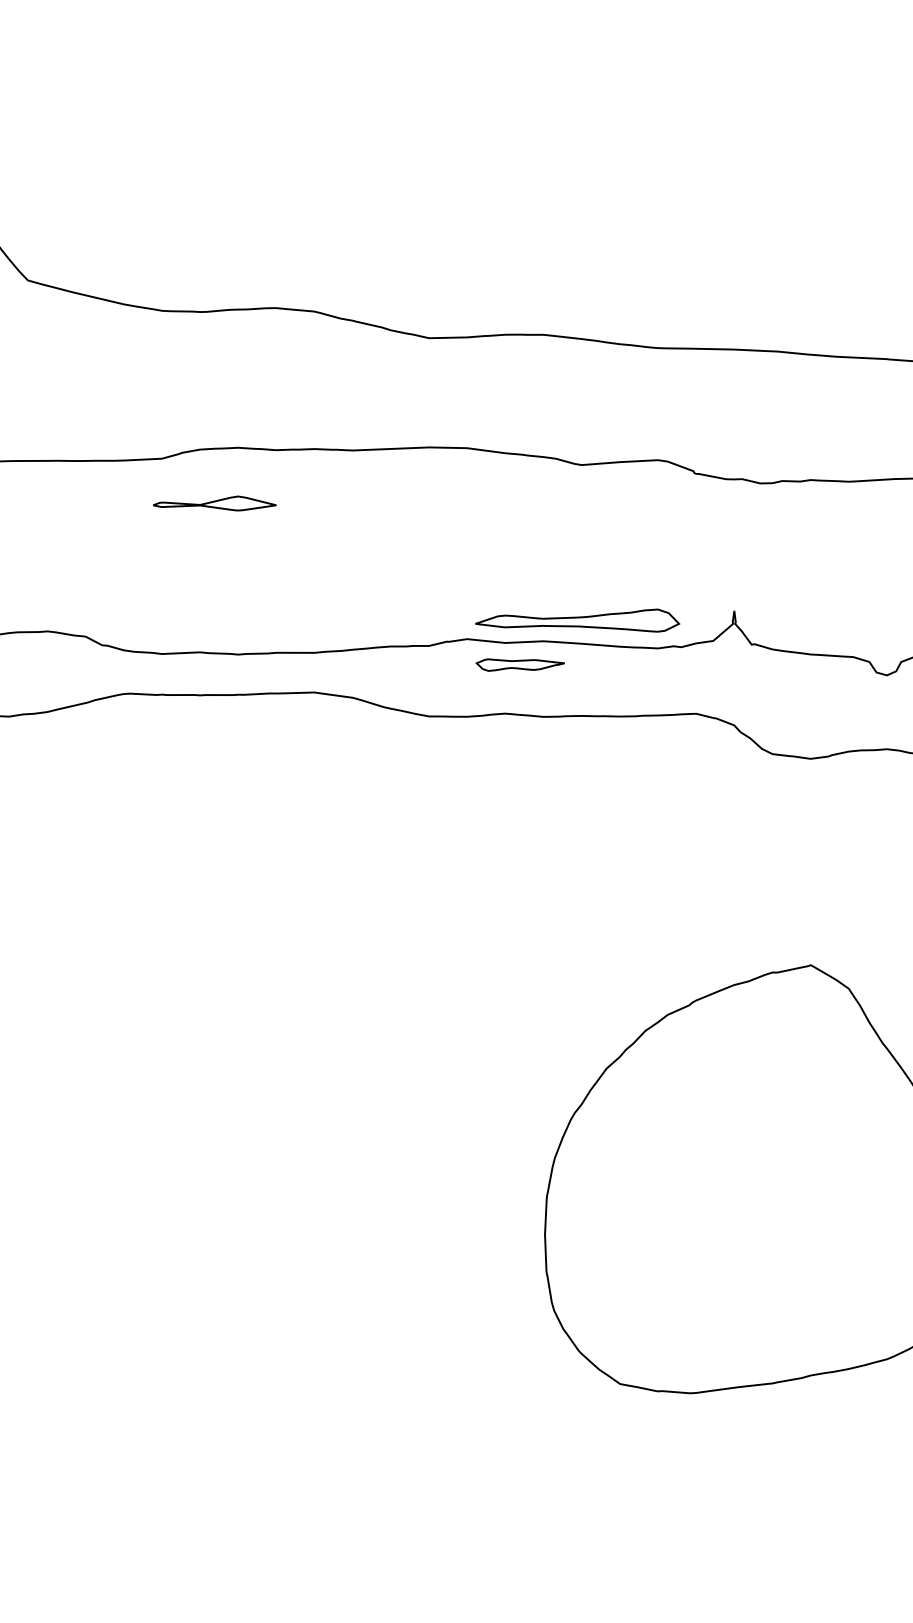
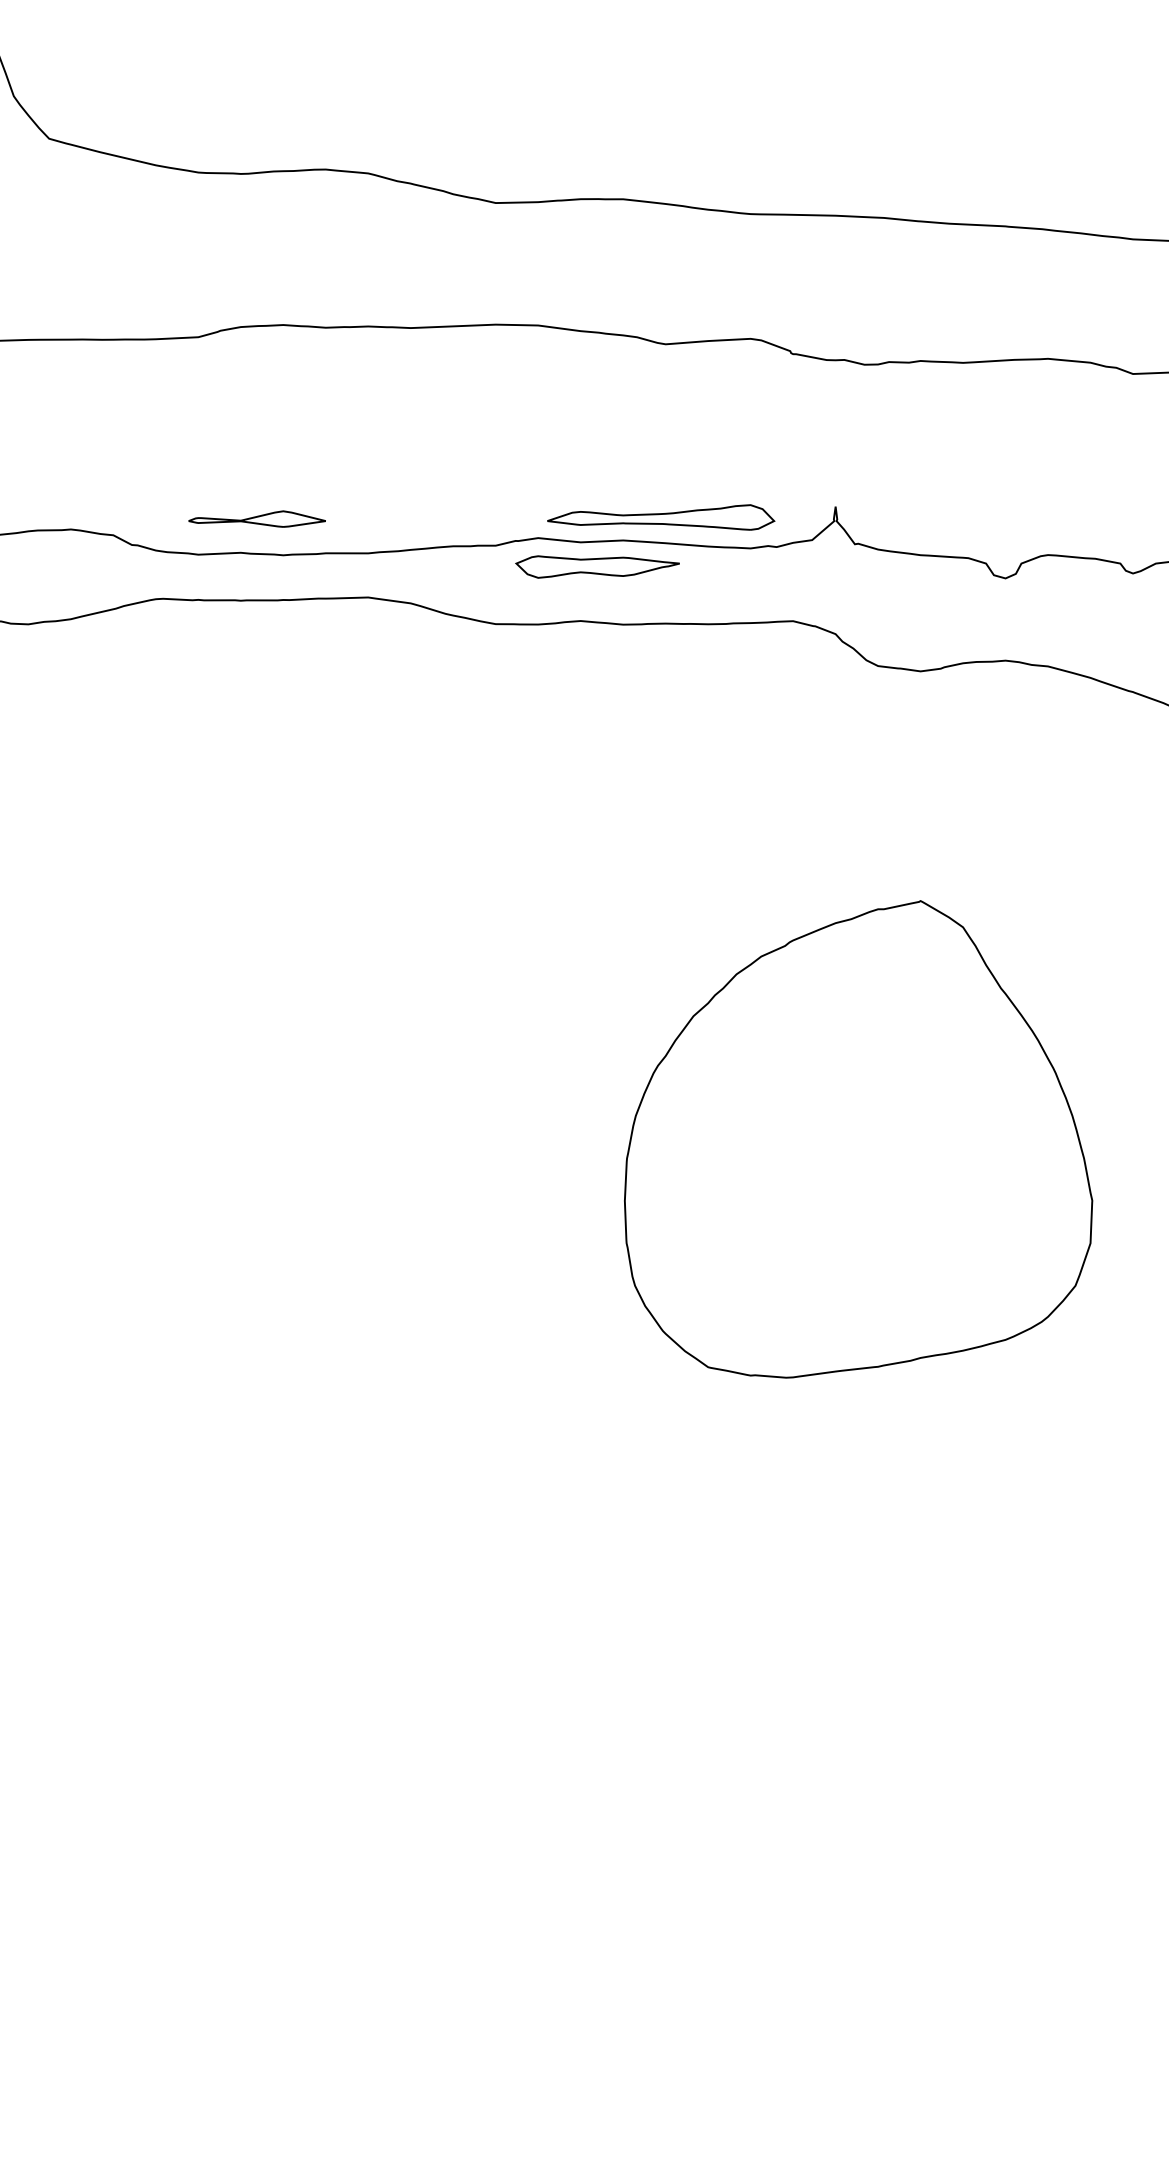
part: (214, 502) -> (256, 518), moved
part: (520, 664) -> (597, 566), size x1.67

